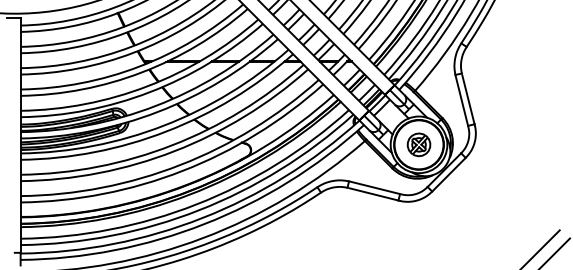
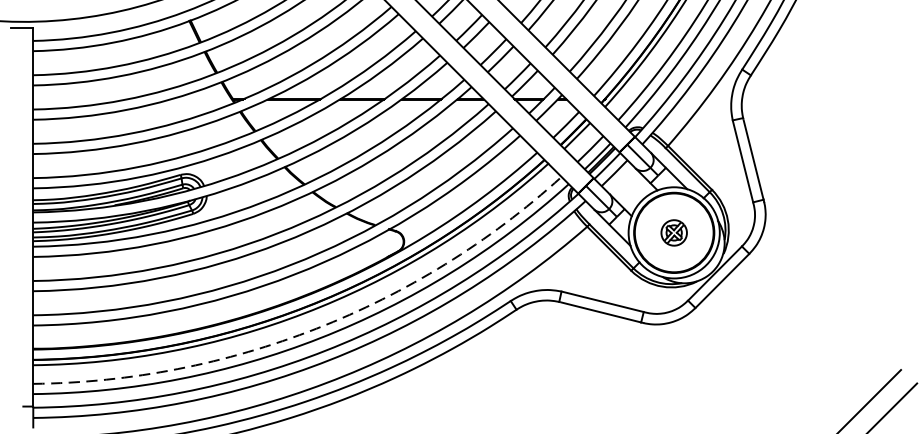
part: (418, 144) -> (673, 232), size x0.7
arc: (196, 204) -> (316, 328), solid -> dashed

